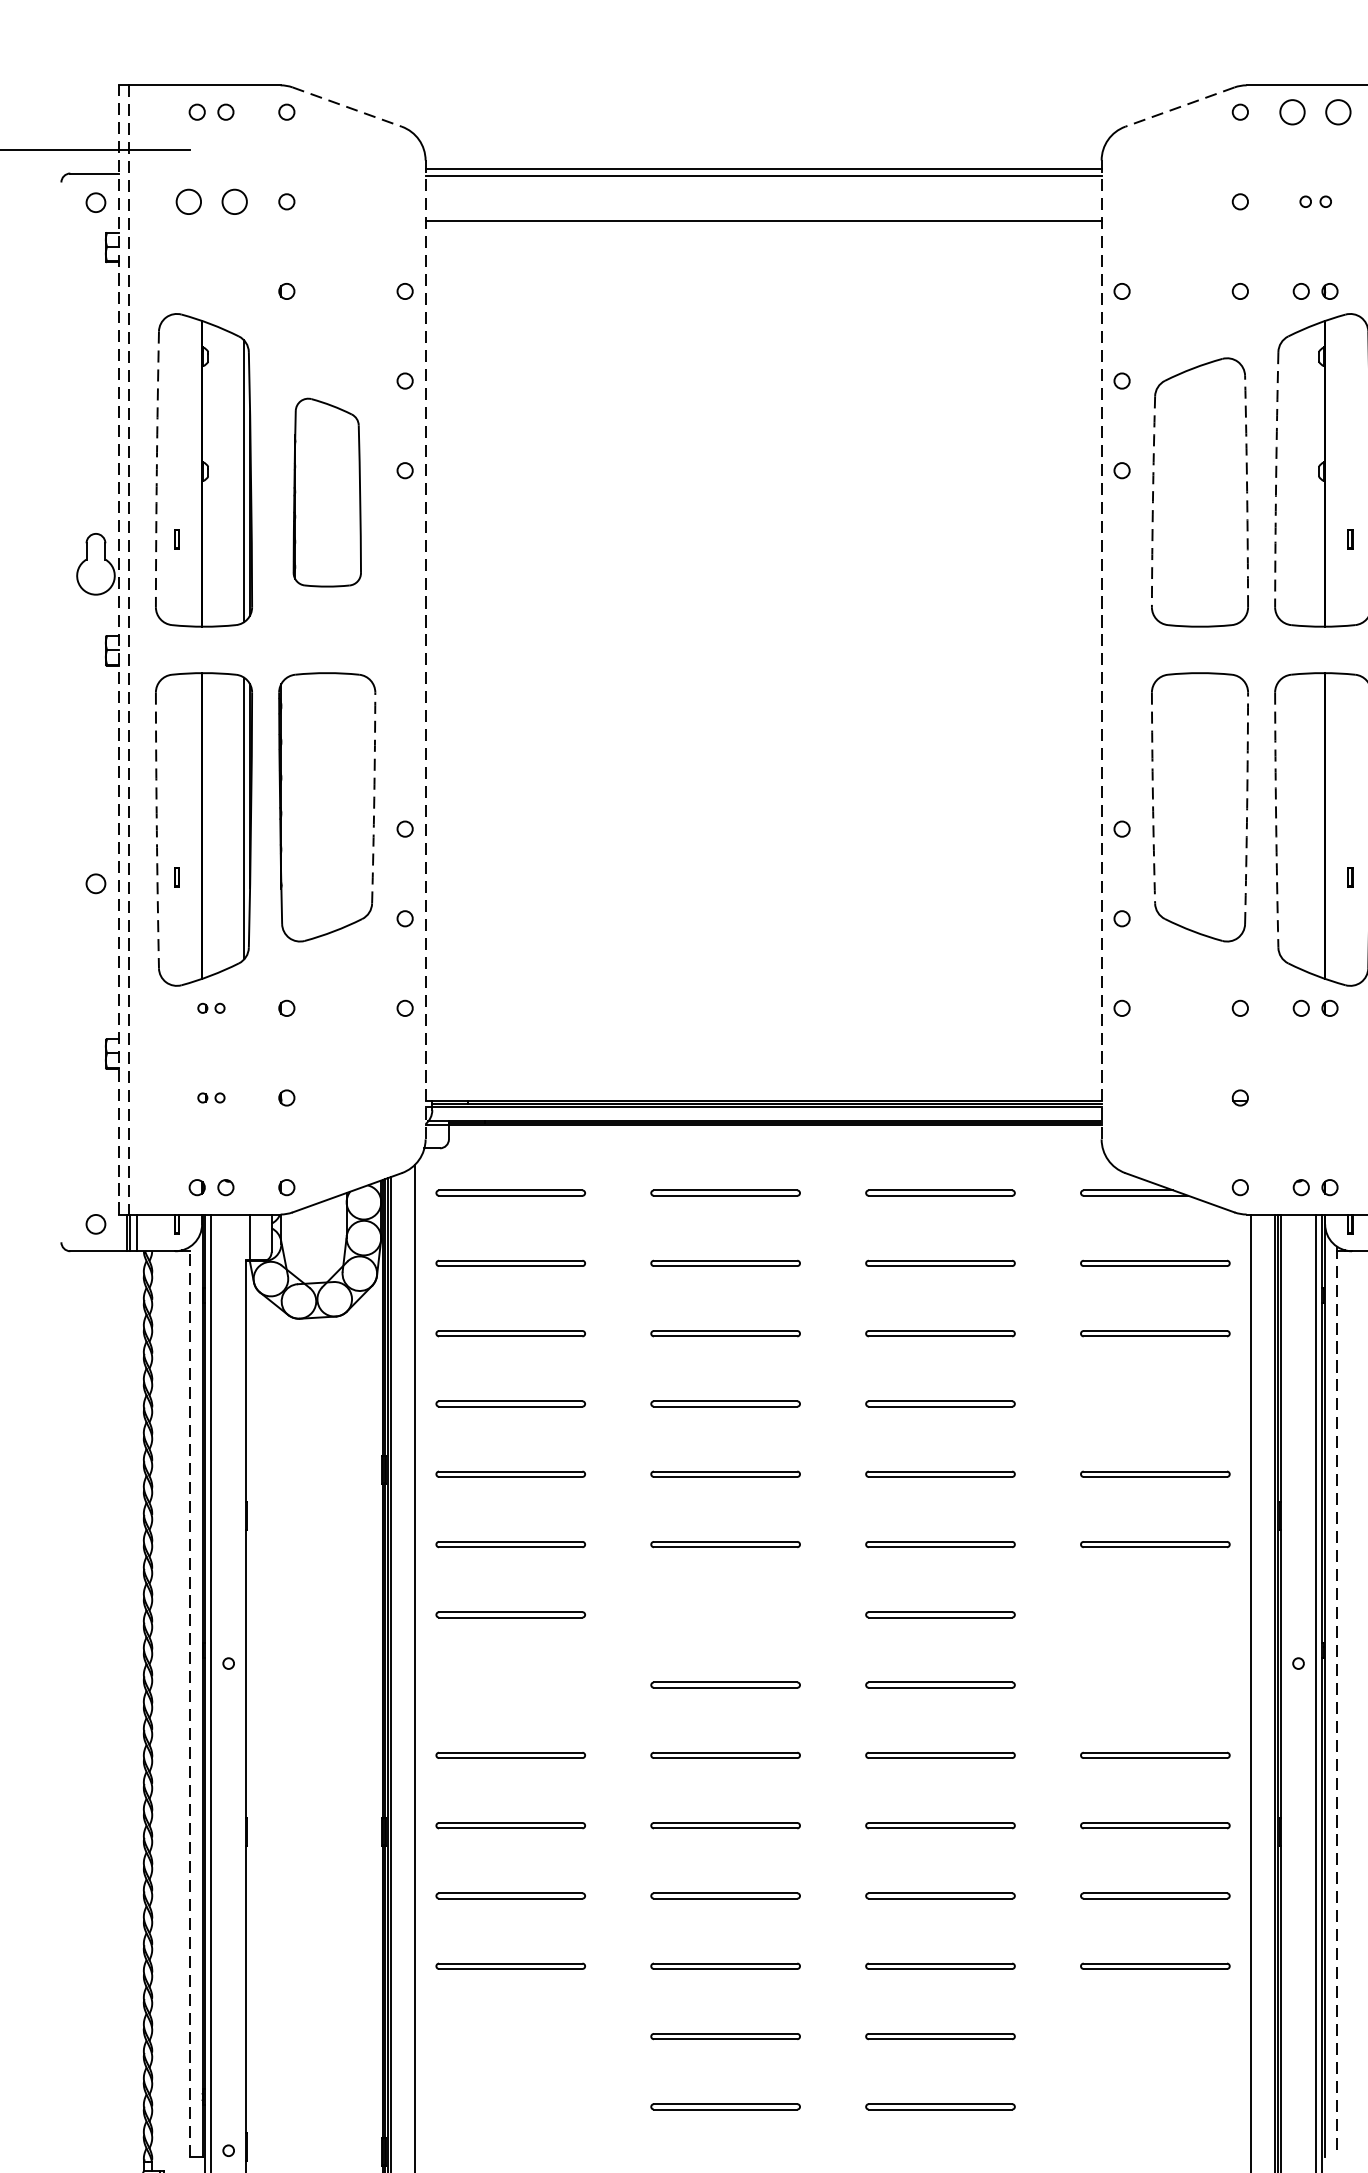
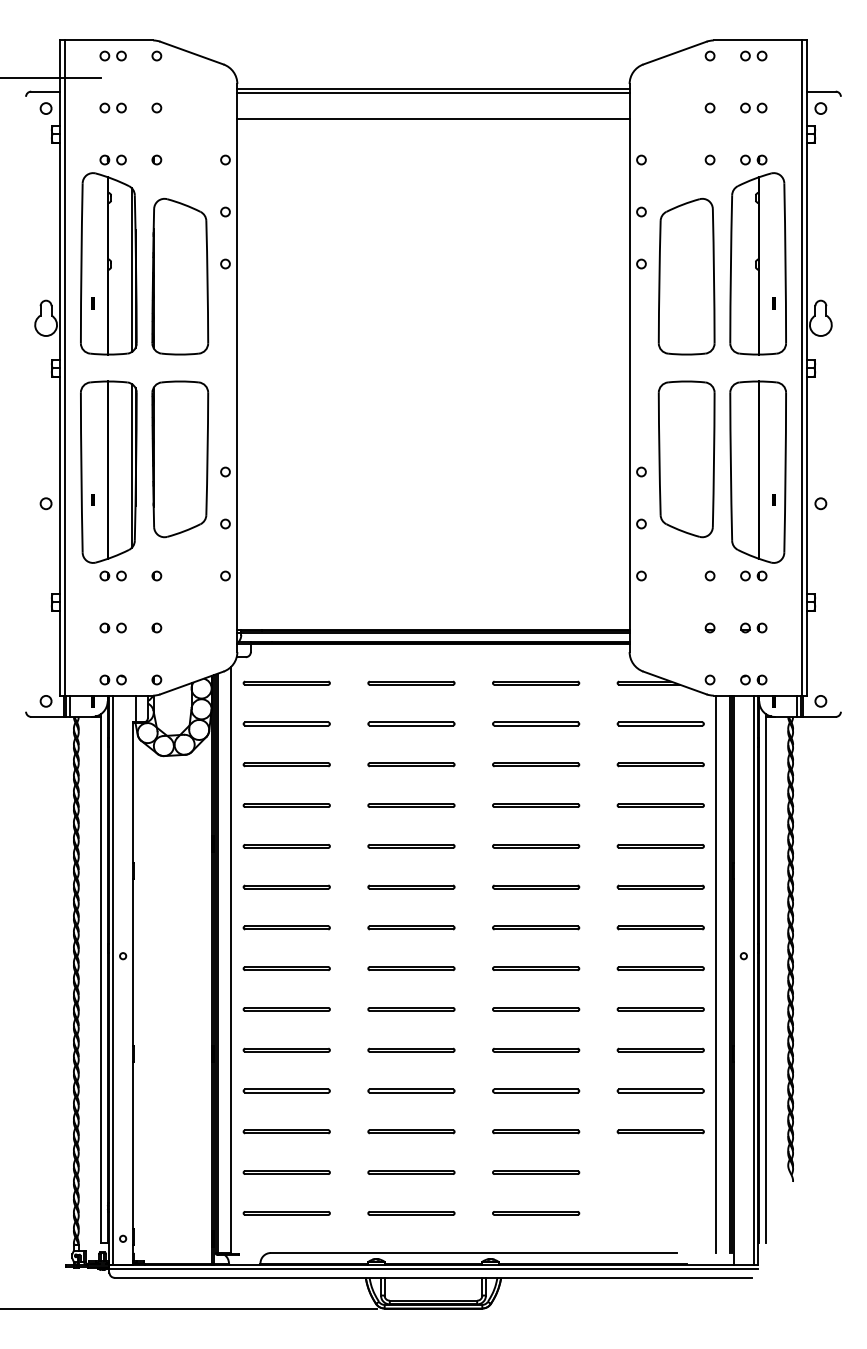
line: (346, 107) -> (191, 53), dashed -> solid
line: (1180, 107) -> (675, 53), dashed -> solid
part: (1315, 111) -> (753, 55), size x0.62
part: (210, 200) -> (112, 107), size x0.62
part: (1315, 200) -> (753, 107), size x1.43
part: (210, 290) -> (112, 159), added
arc: (156, 469) -> (81, 263), dashed -> solid
arc: (1275, 480) -> (730, 269), dashed -> solid
part: (327, 492) -> (180, 276), size x1.43
arc: (1247, 492) -> (714, 276), dashed -> solid
arc: (1153, 502) -> (659, 282), dashed -> solid
line: (119, 650) -> (59, 368), dashed -> solid
line: (129, 650) -> (65, 368), dashed -> solid
line: (425, 650) -> (237, 368), dashed -> solid
line: (1101, 650) -> (629, 368), dashed -> solid
arc: (374, 798) -> (207, 454), dashed -> solid
arc: (1153, 798) -> (659, 454), dashed -> solid
arc: (1247, 807) -> (714, 459), dashed -> solid
arc: (1275, 819) -> (730, 466), dashed -> solid
arc: (156, 829) -> (81, 472), dashed -> solid
part: (210, 1007) -> (112, 575), size x1.67
part: (210, 1097) -> (112, 627), size x1.67
part: (1315, 1097) -> (753, 627), added
line: (1154, 1402) -> (660, 804), added
part: (725, 1614) -> (411, 927), added
part: (1154, 1614) -> (660, 927), added
line: (510, 1683) -> (286, 967), added
line: (1154, 1683) -> (660, 967), added
line: (189, 1700) -> (100, 977), dashed -> solid
line: (1337, 1702) -> (766, 978), dashed -> solid
line: (510, 2034) -> (286, 1171), added
line: (510, 2105) -> (286, 1212), added

